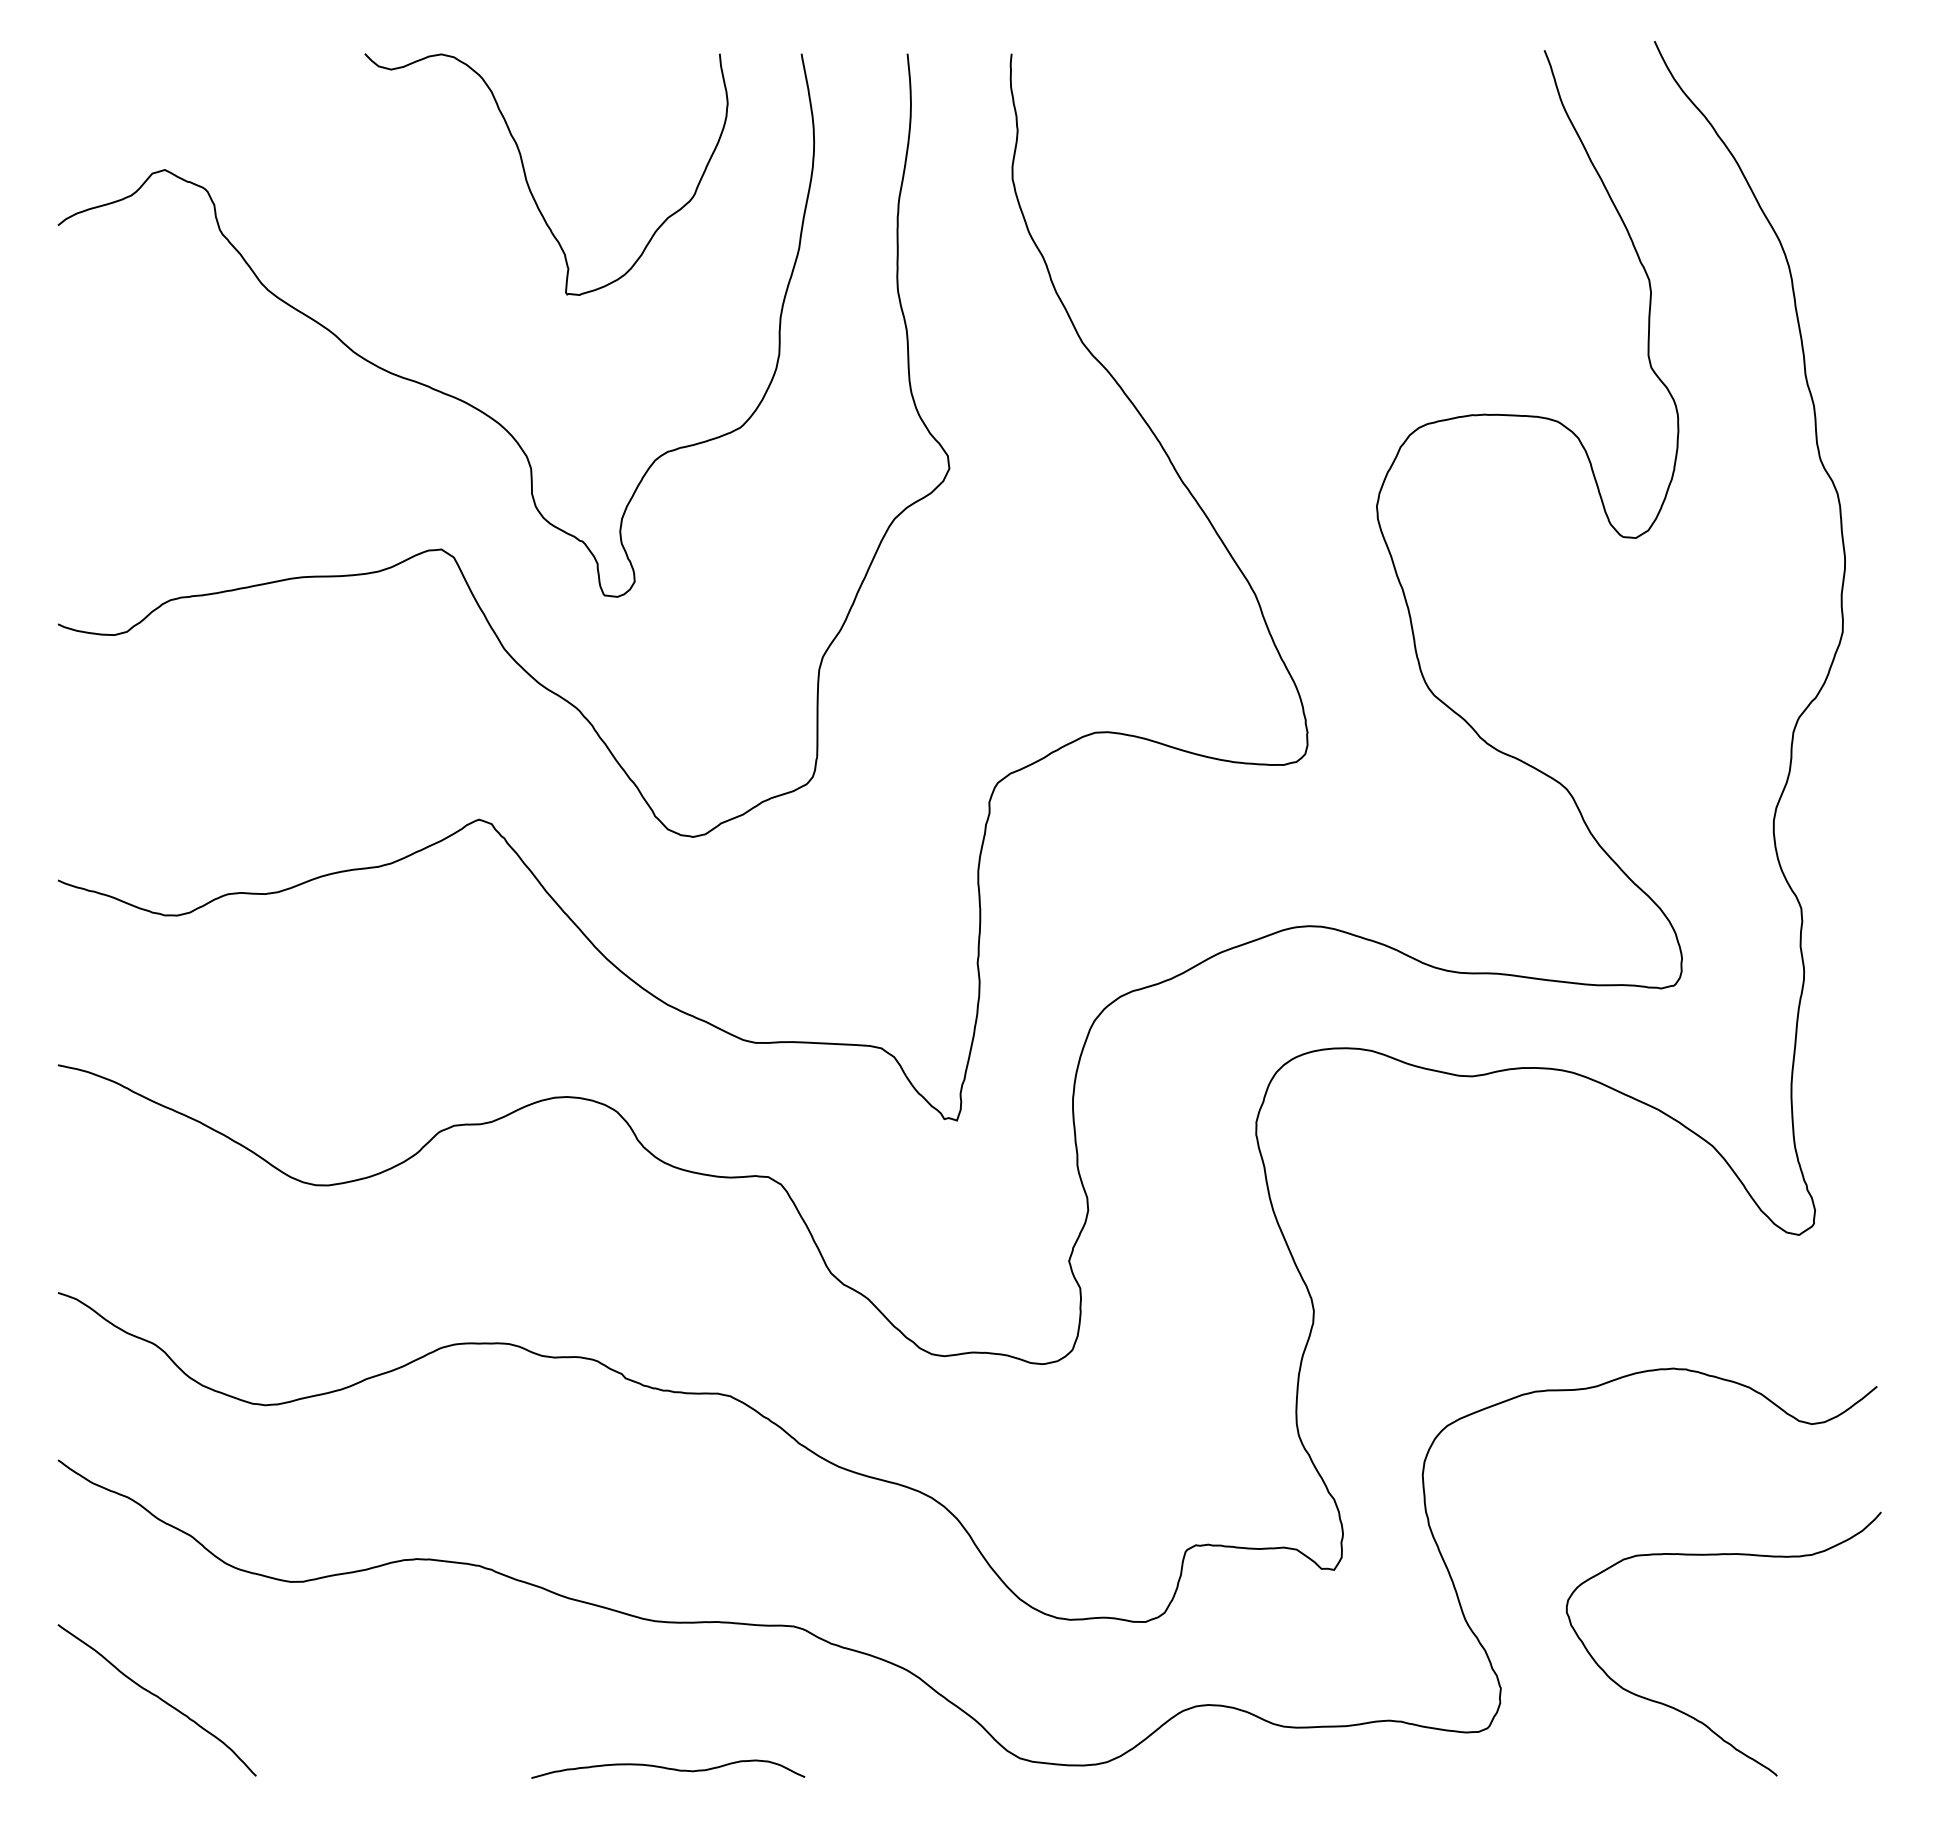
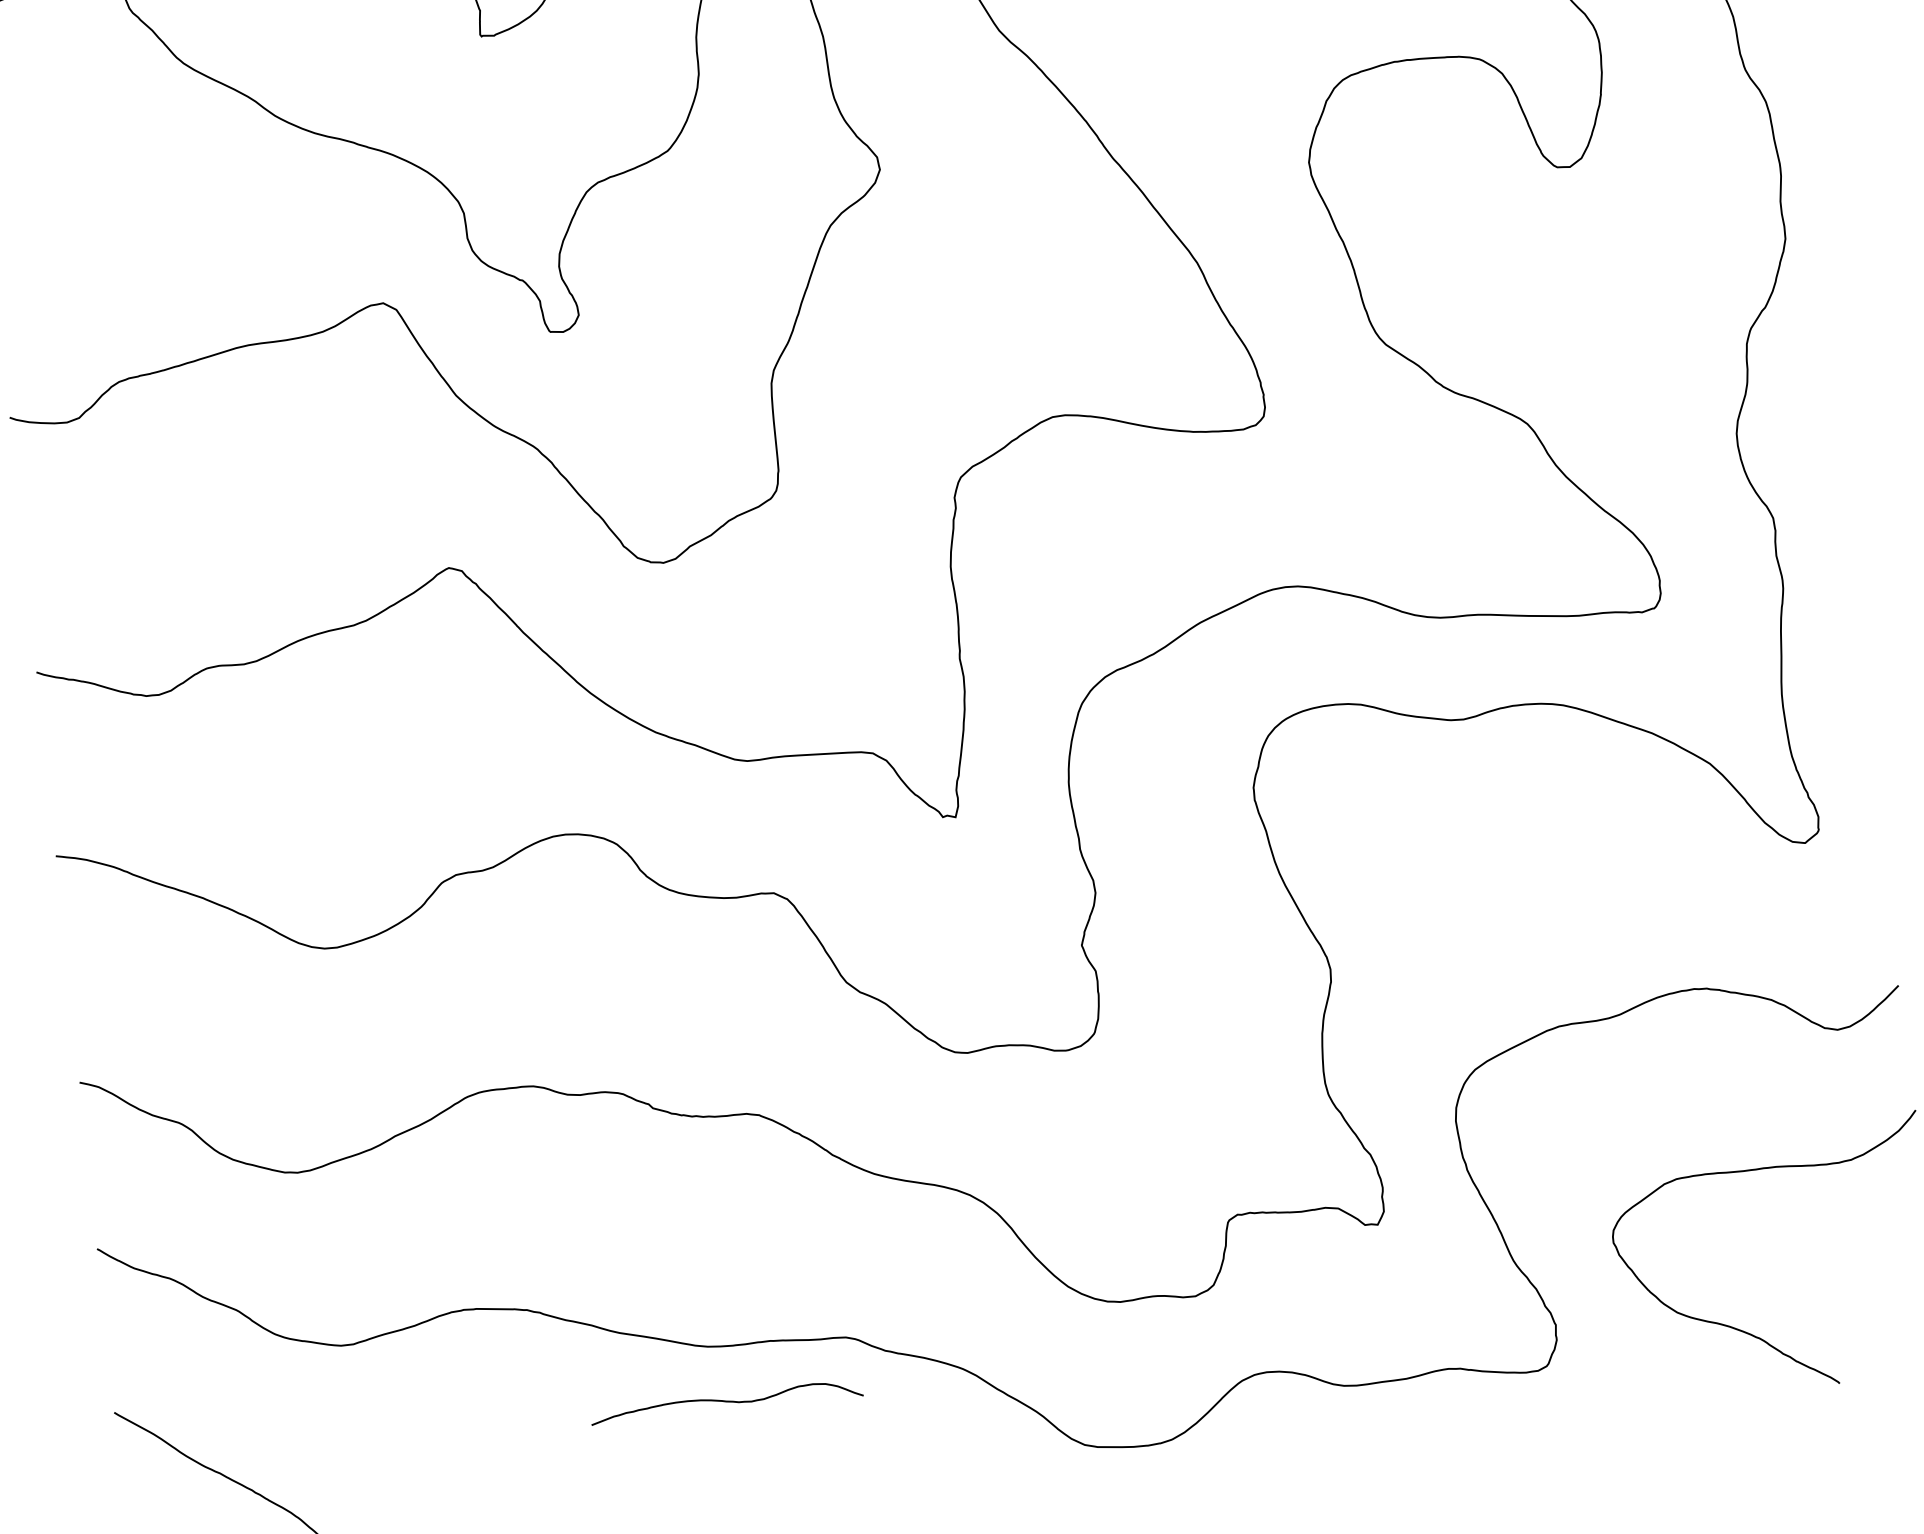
curve: (668, 1768) -> (726, 1401), moved

